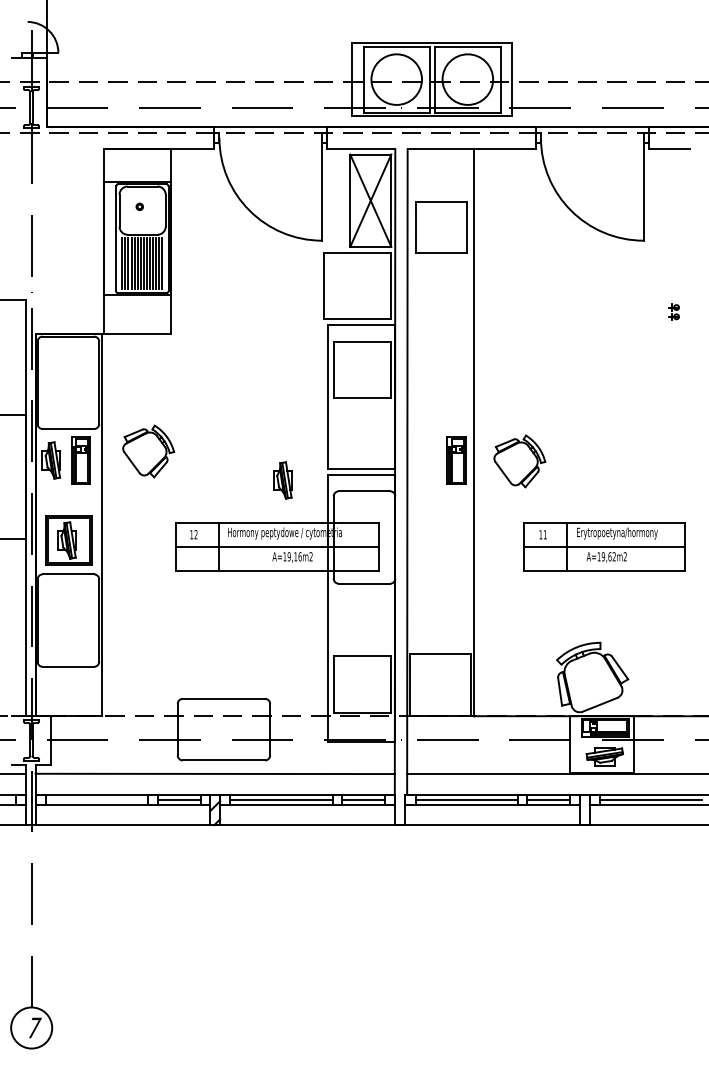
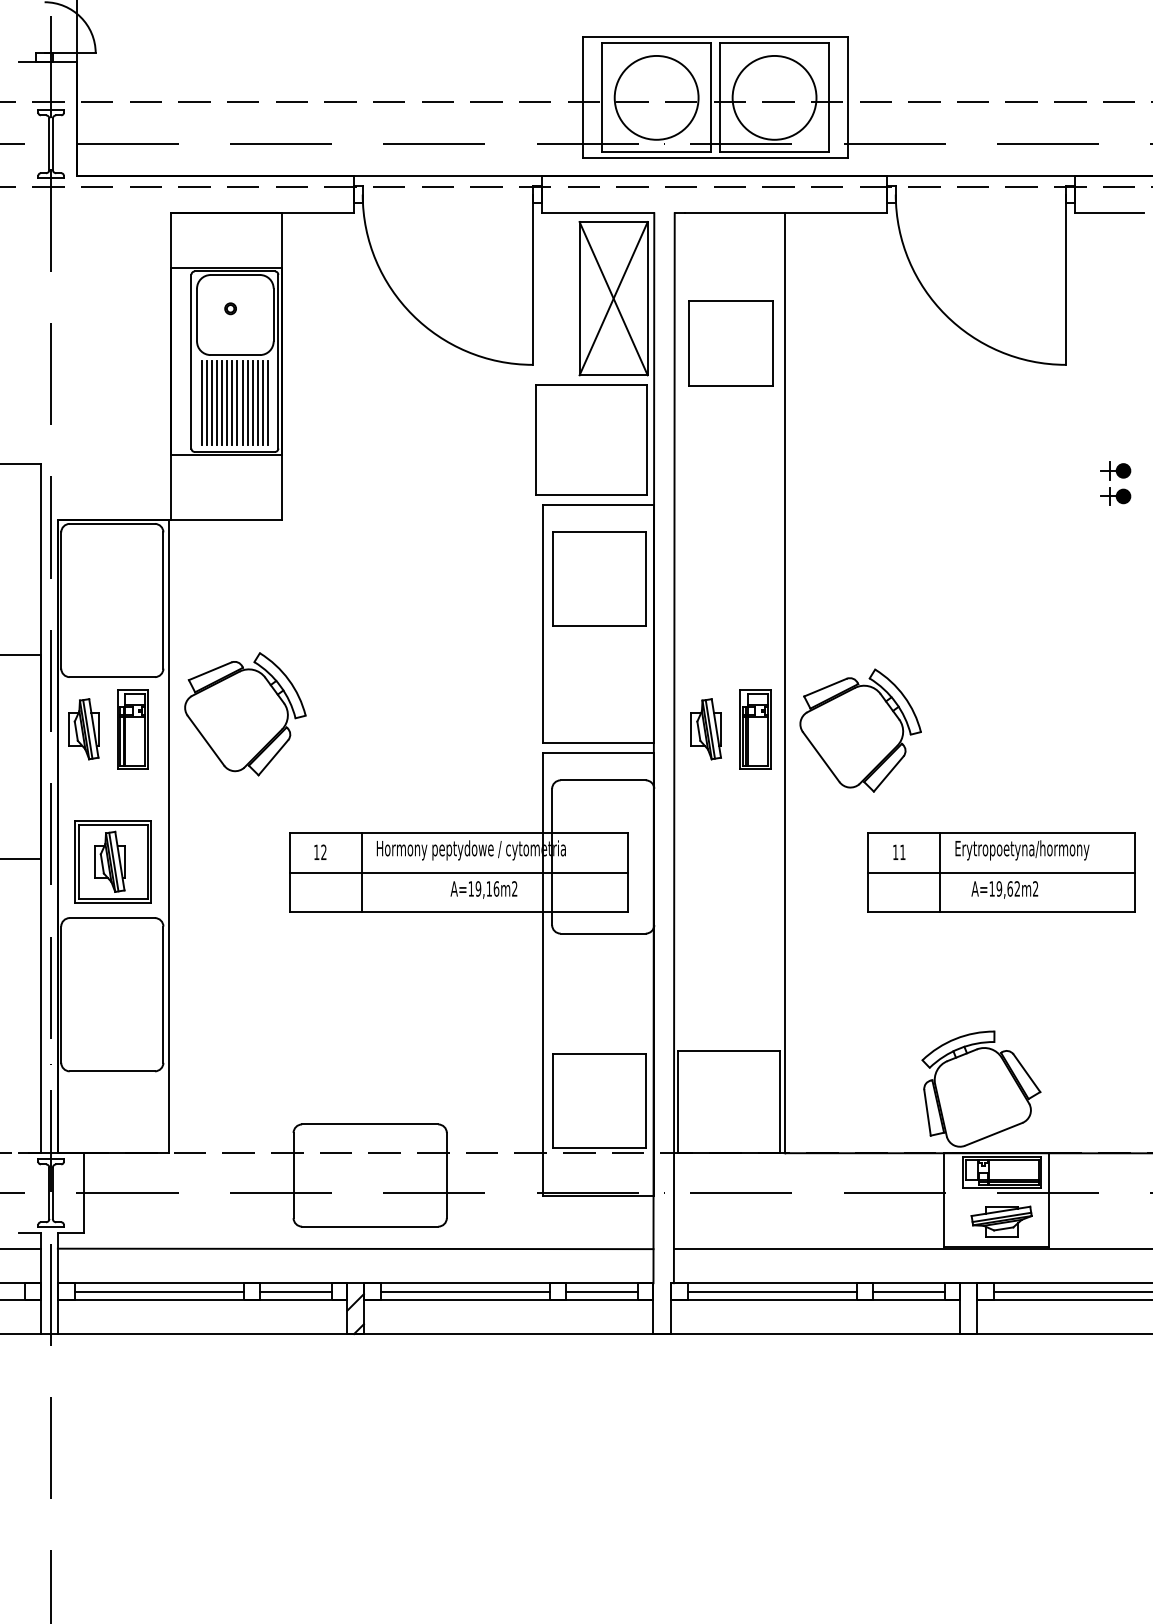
part: (673, 311) -> (1115, 482), size x1.67
part: (148, 451) -> (245, 714), size x1.43
part: (519, 461) -> (860, 730), size x1.43
part: (282, 480) -> (705, 729), moved
line: (96, 799) -> (158, 1291), added

